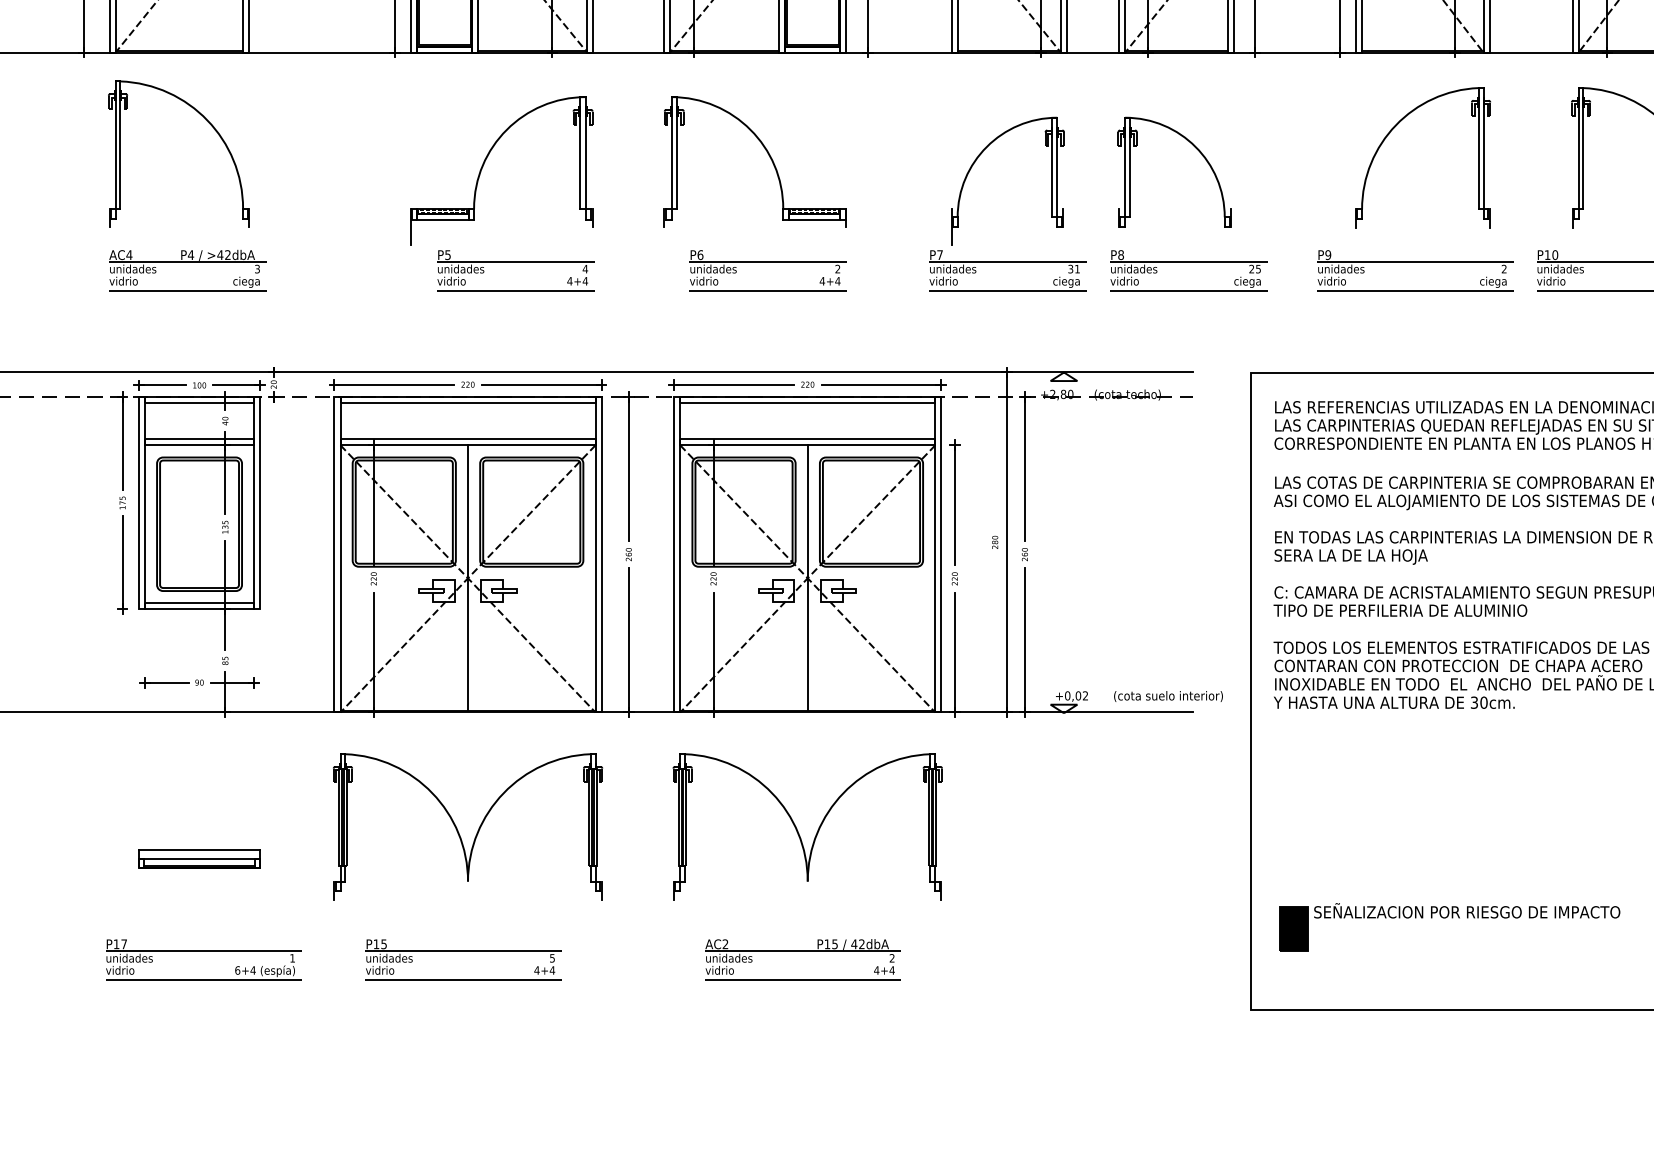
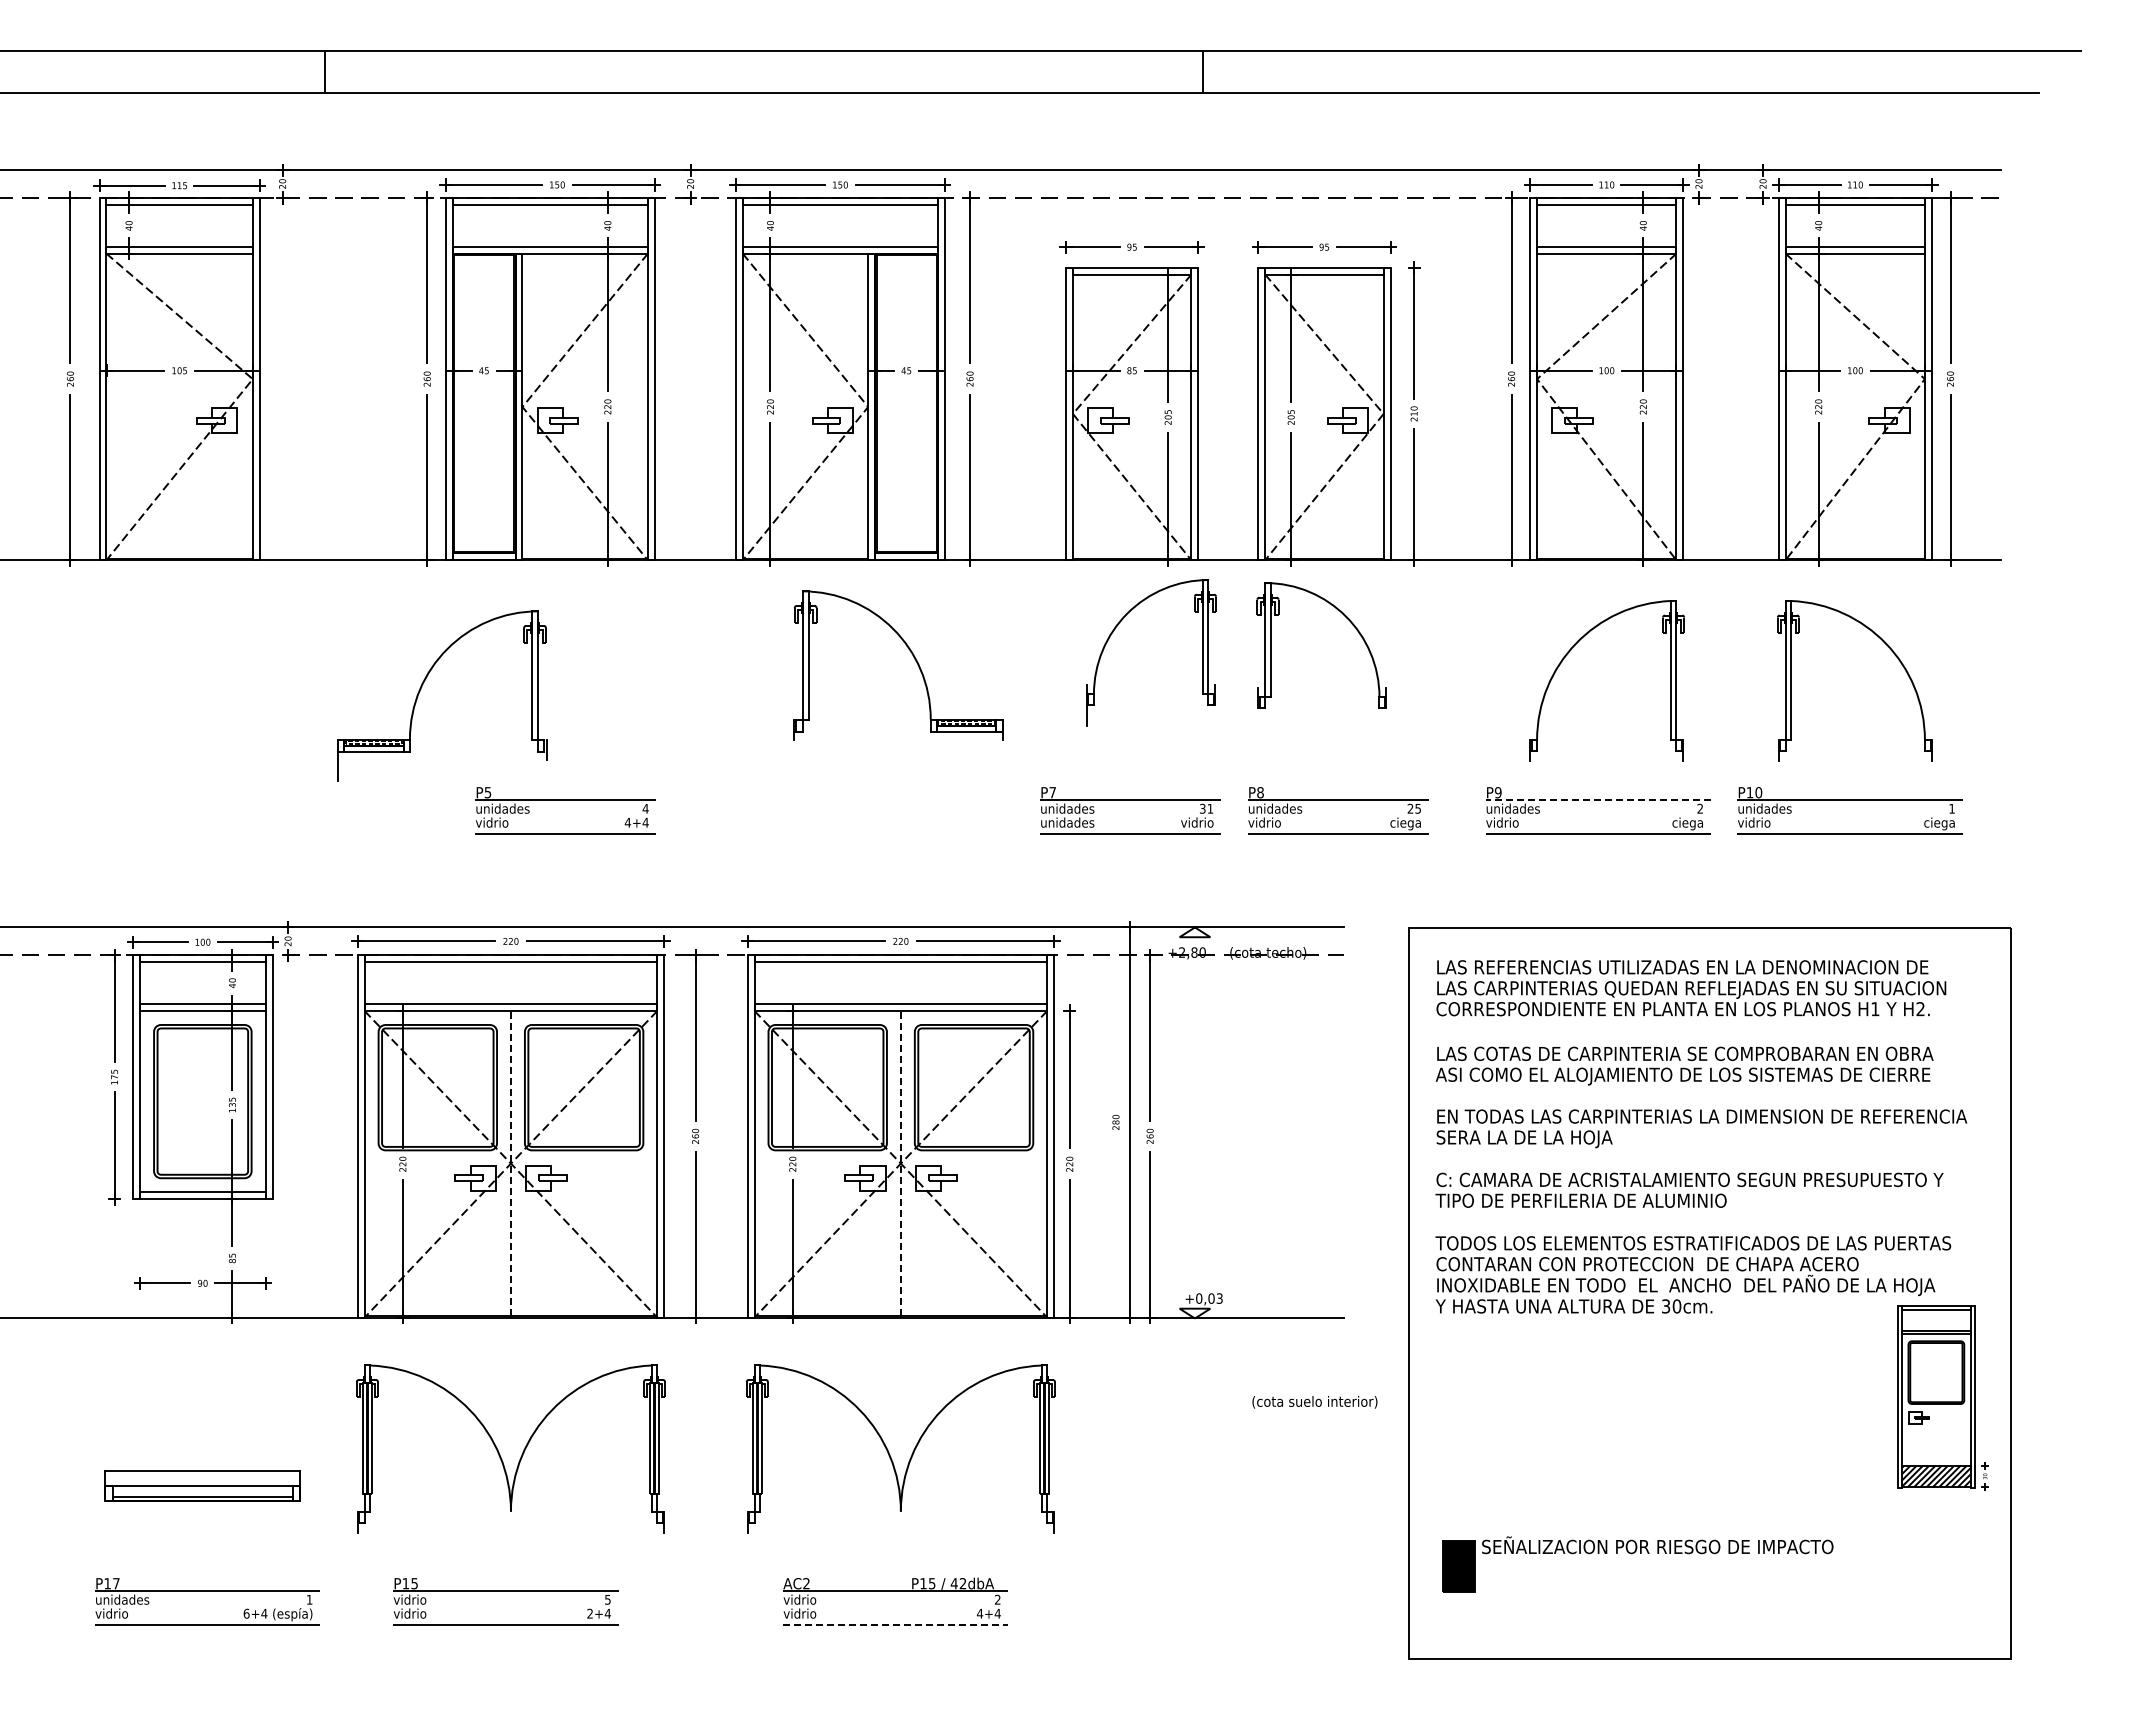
part: (213, 128) -> (218, 647), removed
part: (1200, 153) -> (1351, 624), moved
part: (768, 154) -> (913, 657), moved
part: (979, 156) -> (1119, 624), moved
part: (484, 165) -> (421, 689), moved
part: (187, 261) -> (189, 800), removed
part: (768, 261) -> (855, 800), removed
line: (1415, 261) -> (1598, 800), solid -> dashed
text: (952, 281) -> (1067, 822), vidrio -> unidades
text: (1066, 281) -> (1197, 823), ciega -> vidrio
line: (467, 578) -> (510, 1163), solid -> dashed
line: (807, 578) -> (900, 1163), solid -> dashed
text: (1085, 695) -> (1219, 1298), +0,02 -> +0,03
text: (1168, 696) -> (1314, 1402), moved
part: (199, 859) -> (202, 1486), size x1.4
text: (389, 958) -> (420, 1599), unidades -> vidrio
text: (729, 958) -> (810, 1599), unidades -> vidrio
text: (537, 970) -> (590, 1613), 4+4 -> 2+4
line: (803, 979) -> (895, 1624), solid -> dashed

